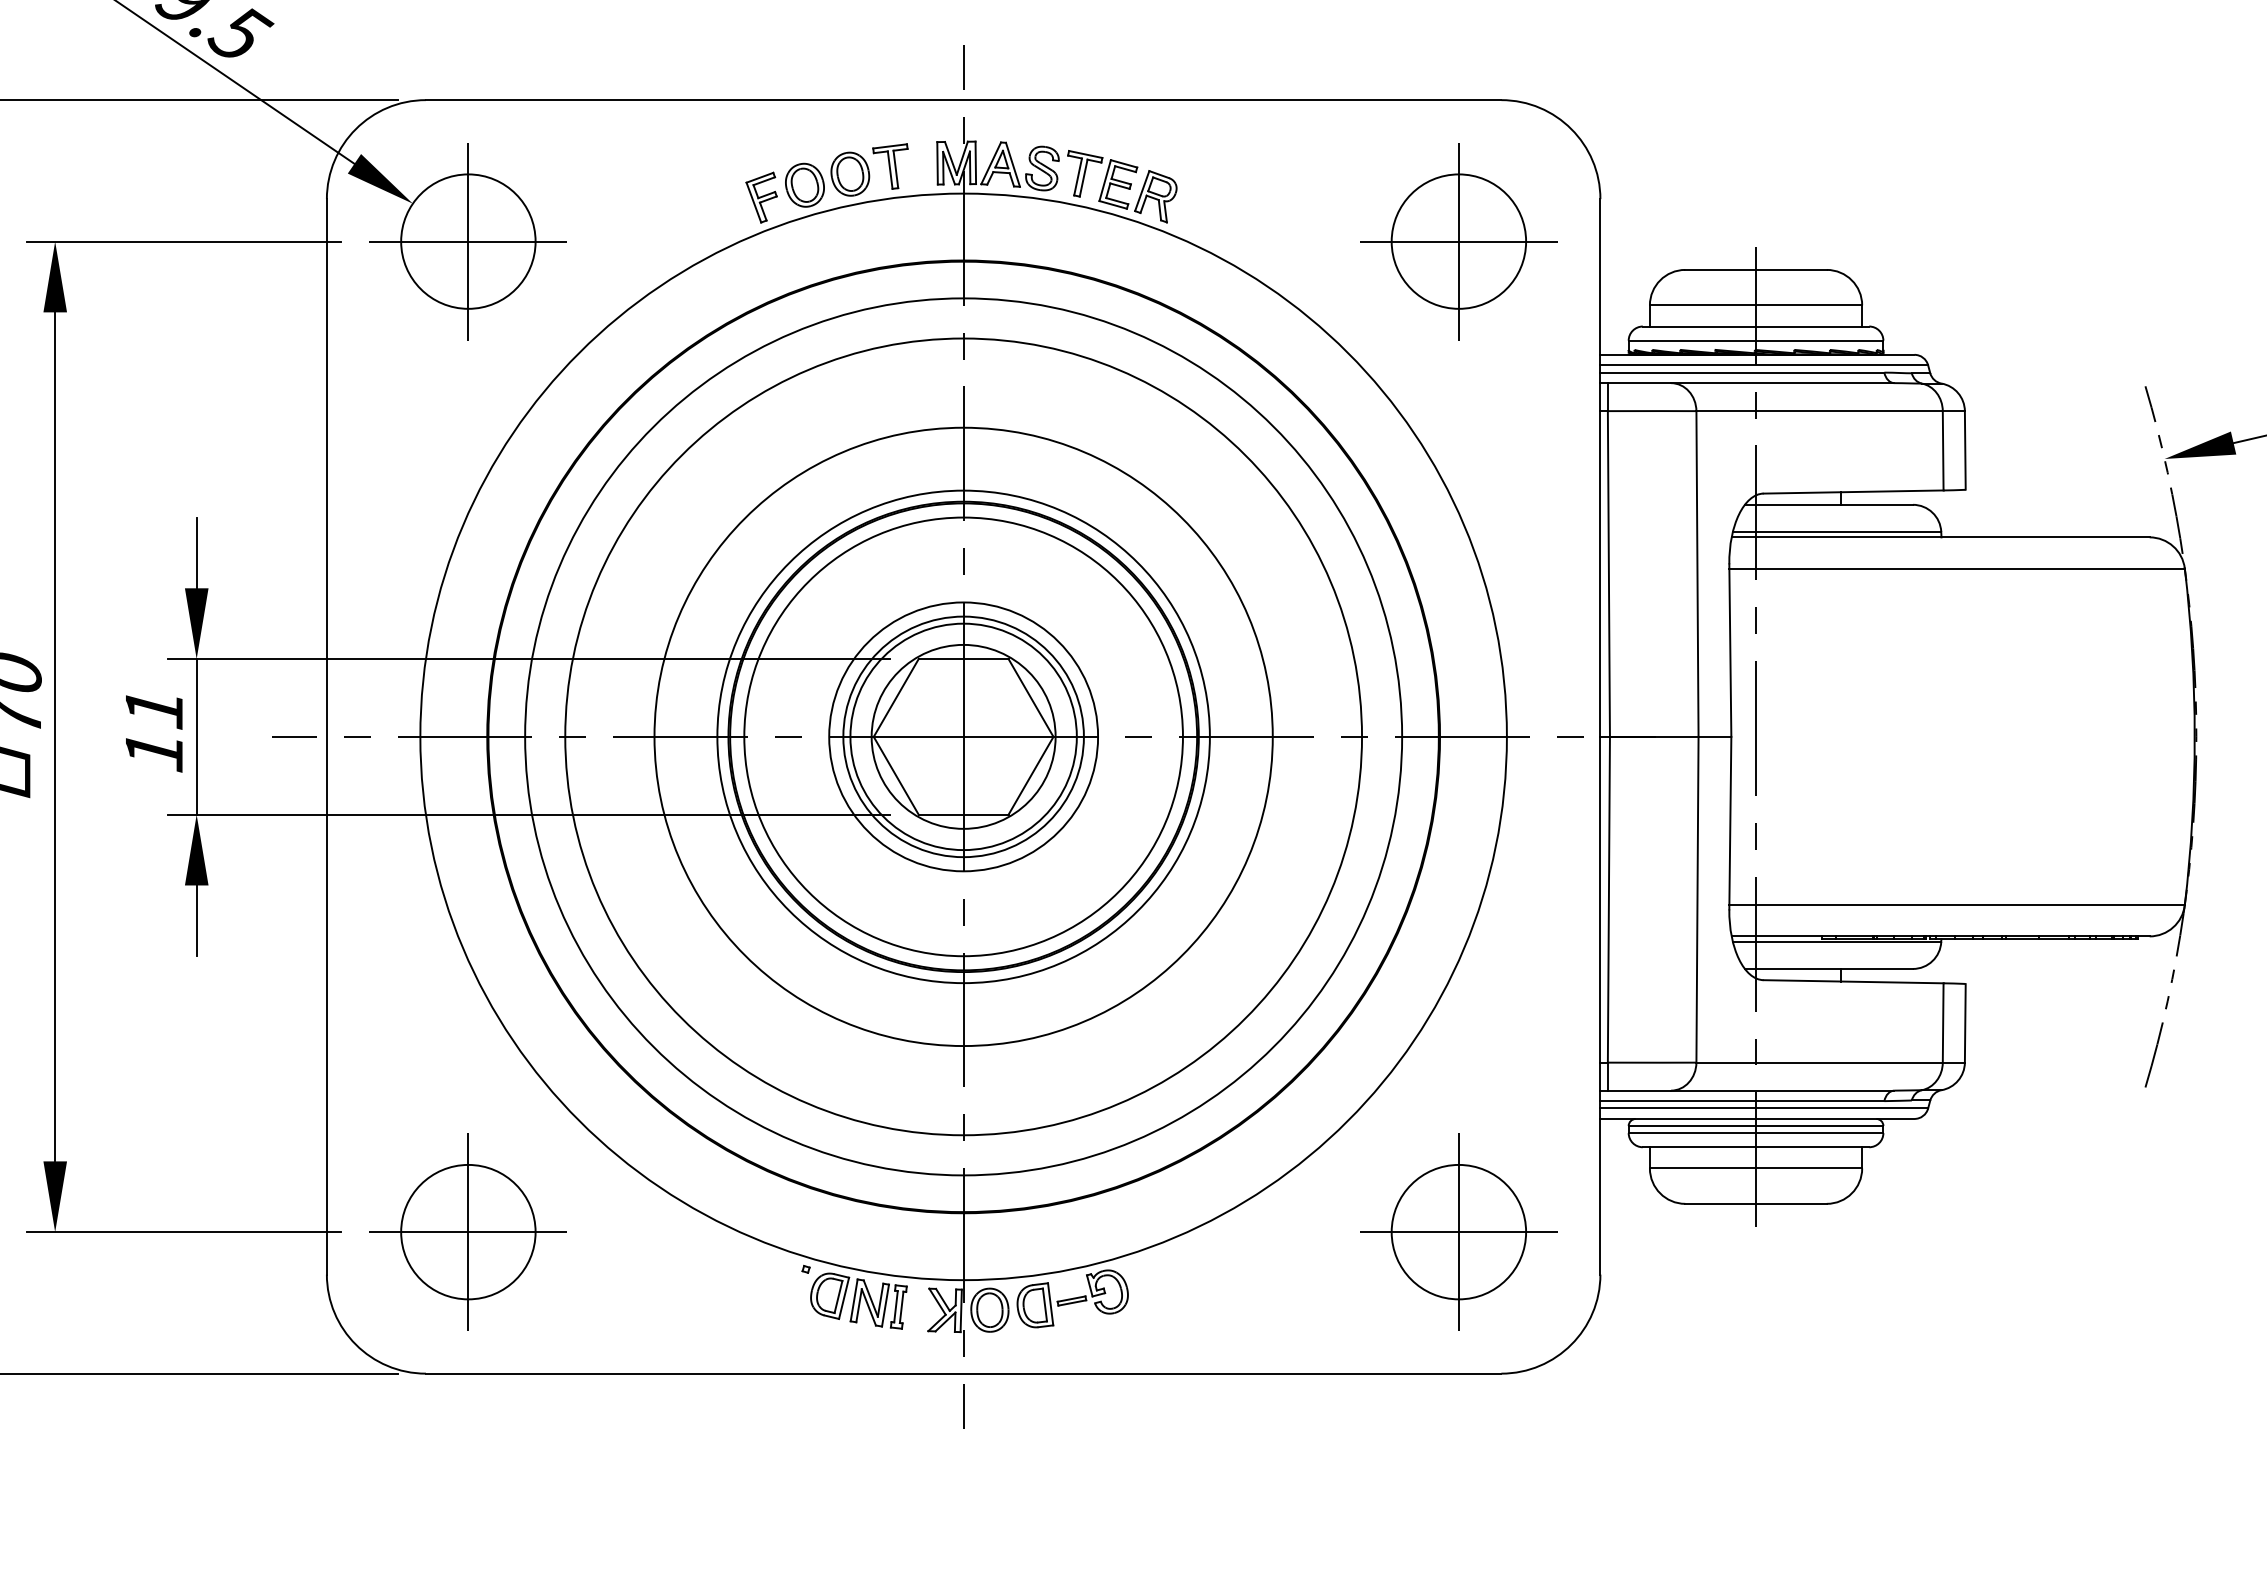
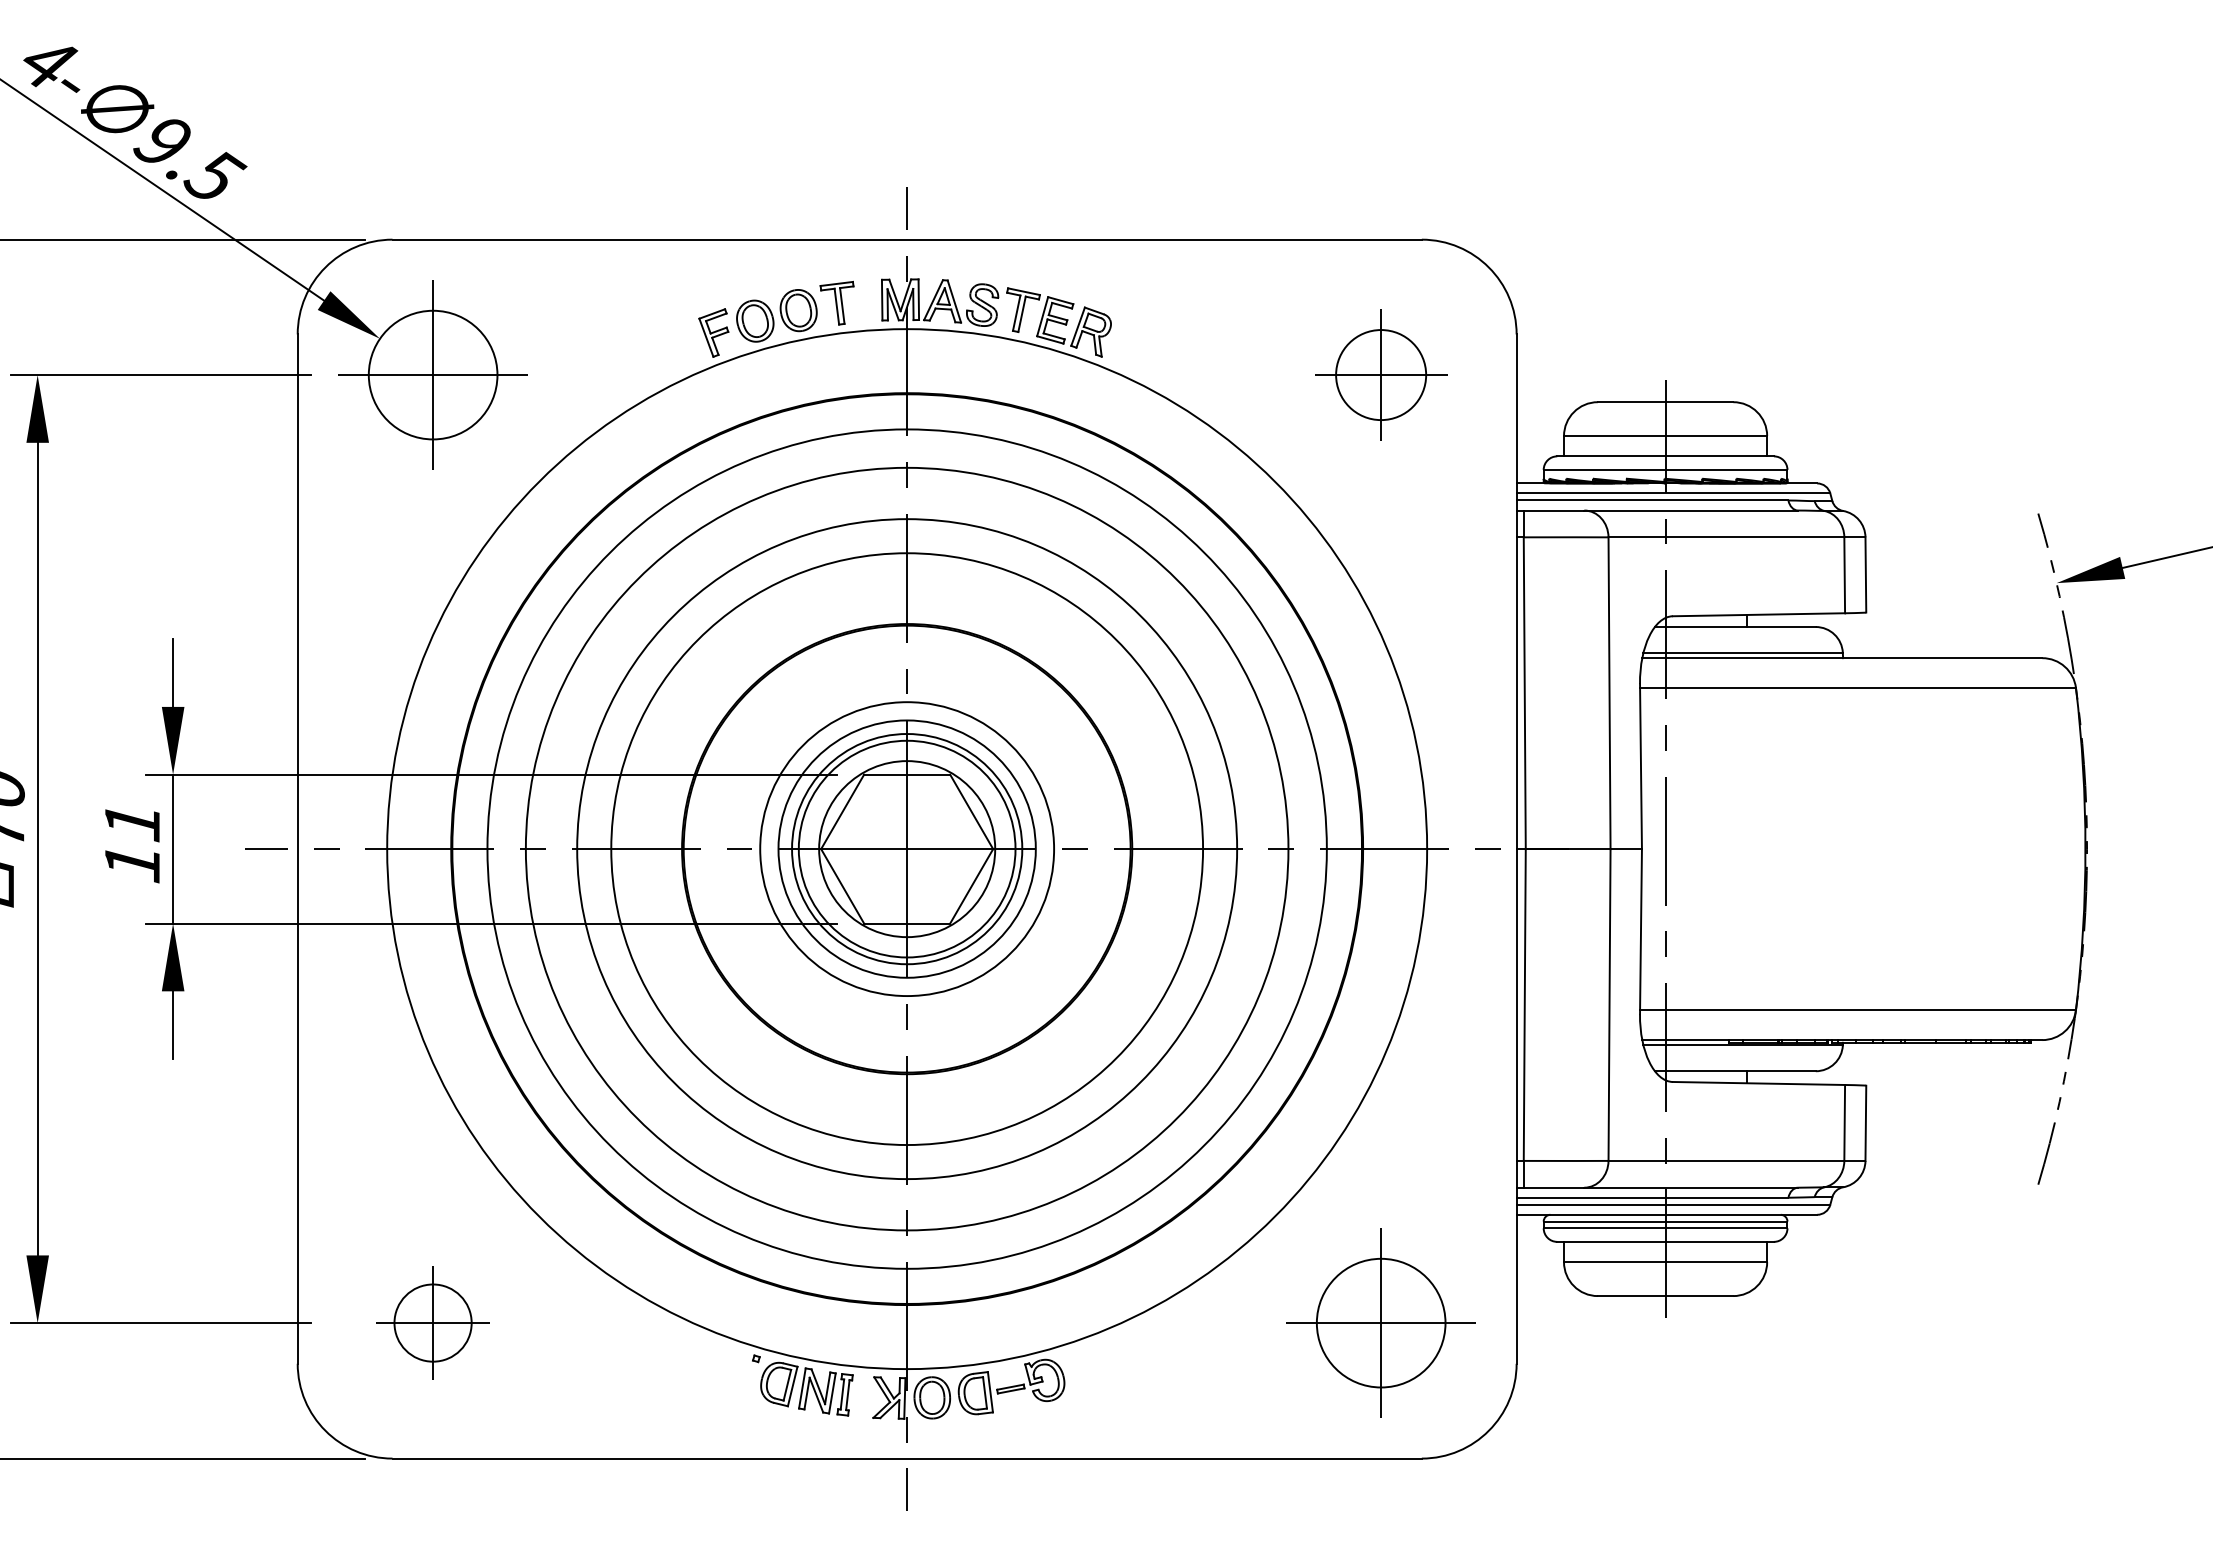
part: (1458, 241) -> (1380, 374), size x0.7
circle: (962, 736) -> (906, 848), size x1.4
circle: (963, 737) -> (907, 849), size x0.7
part: (467, 1231) -> (432, 1322), size x0.6

